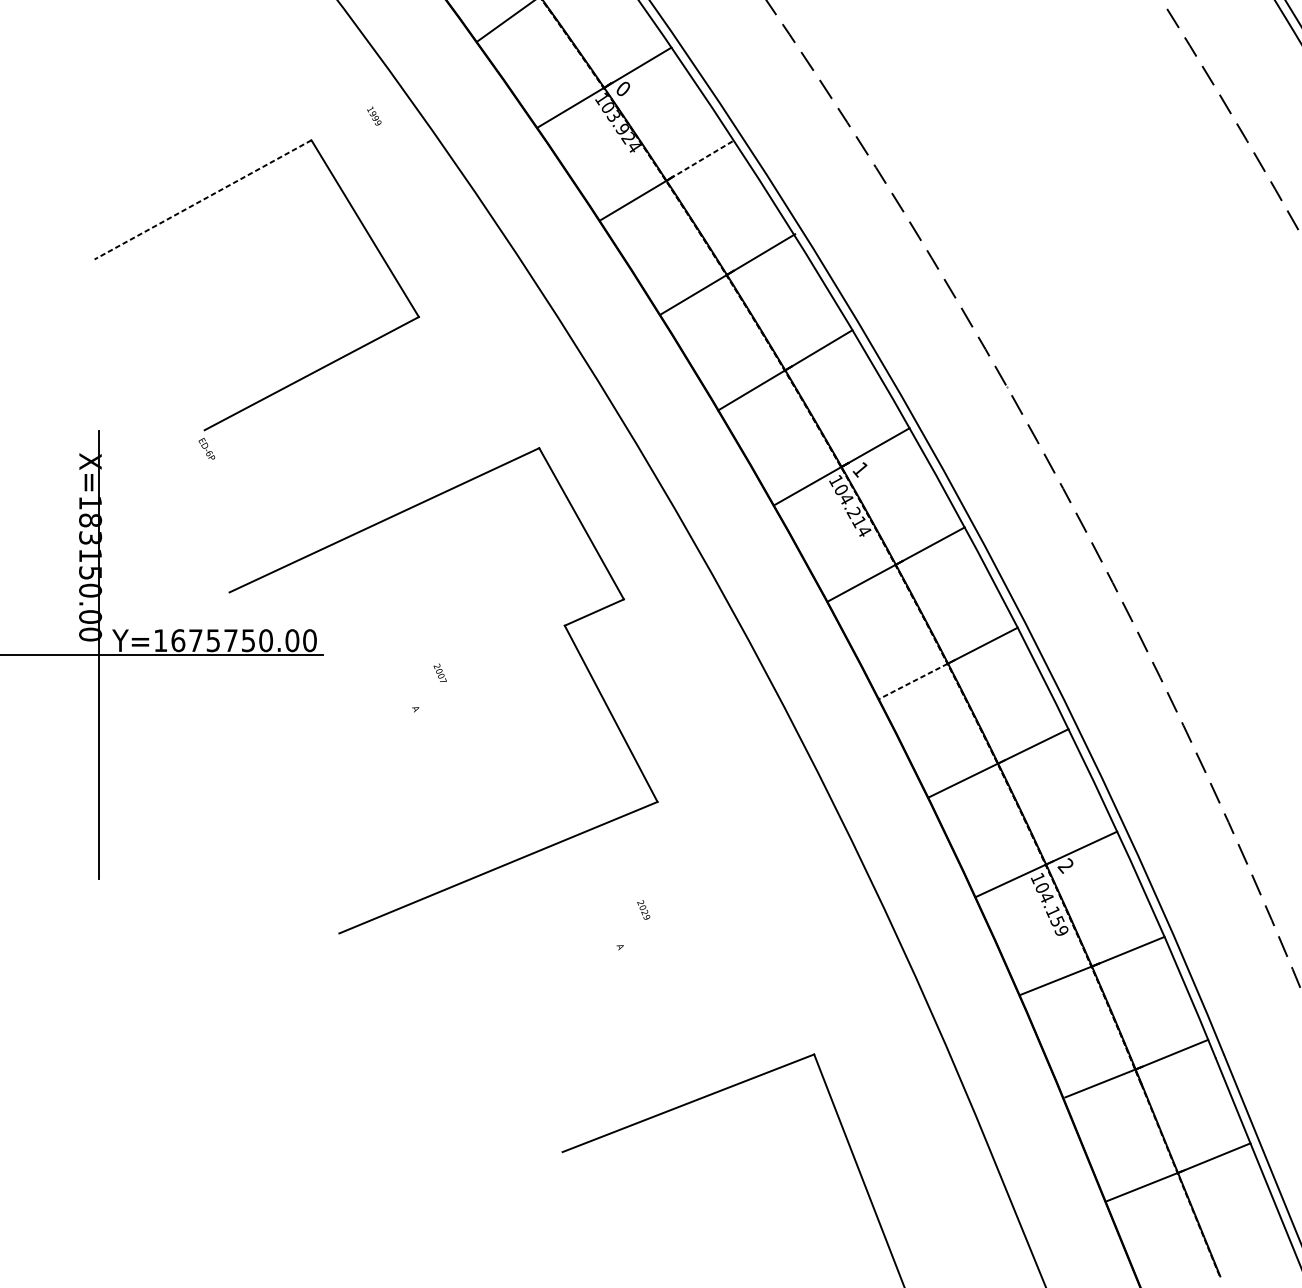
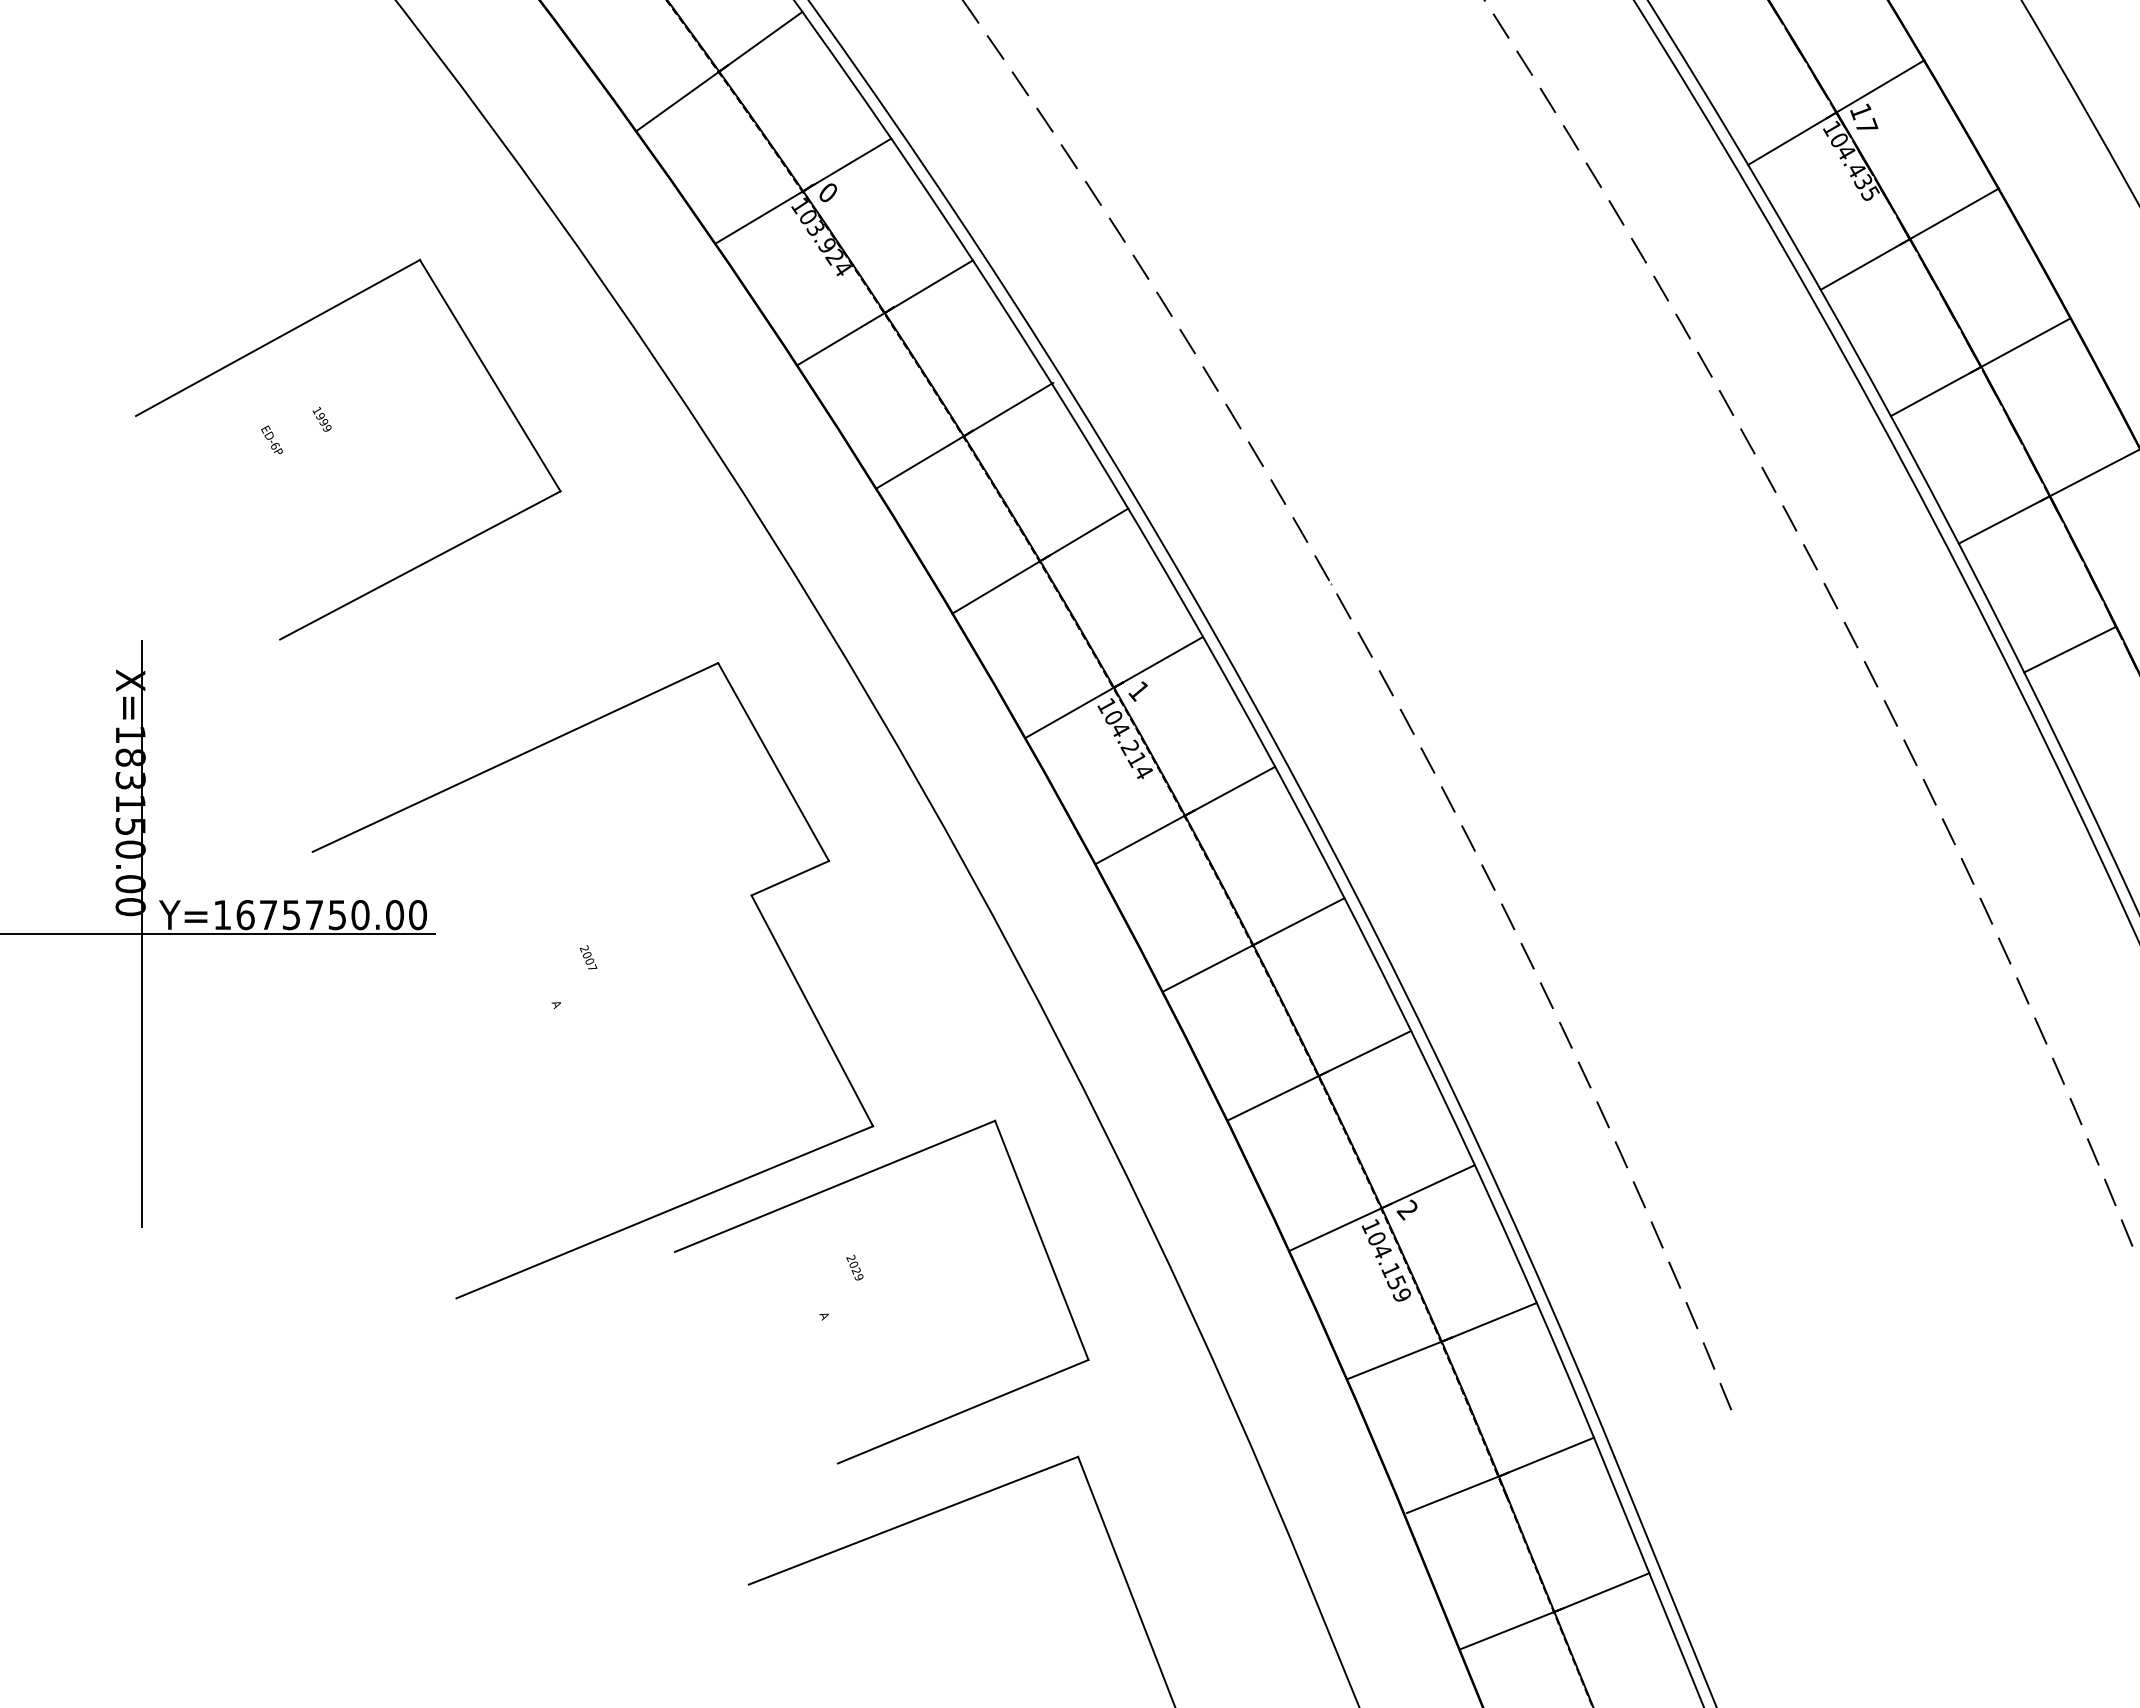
text: (373, 115) -> (321, 418), moved
line: (702, 159) -> (931, 285), dashed -> solid
line: (202, 199) -> (277, 337), dashed -> solid
text: (206, 448) -> (271, 439), moved
line: (913, 681) -> (1207, 968), dashed -> solid
part: (632, 847) -> (840, 1185), added

